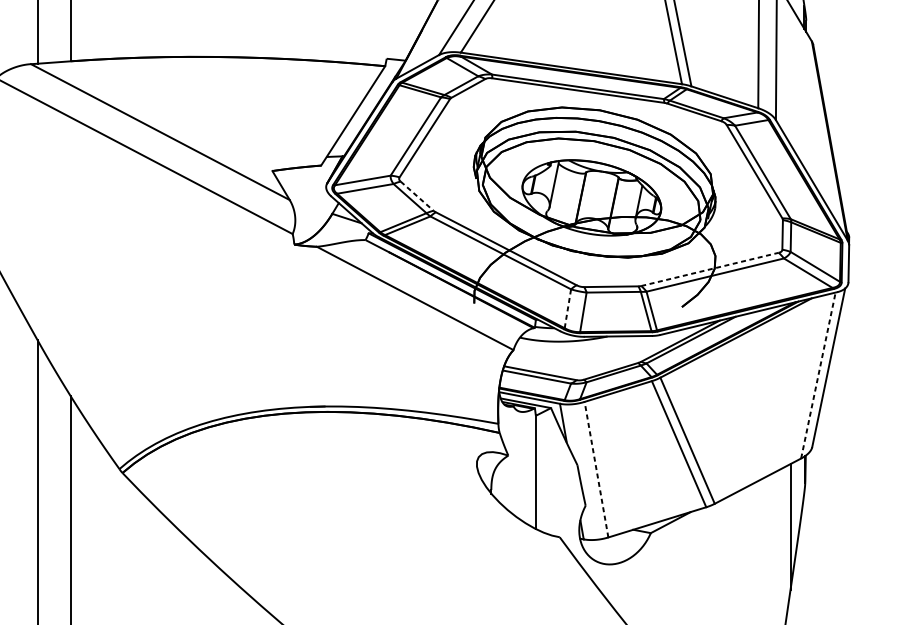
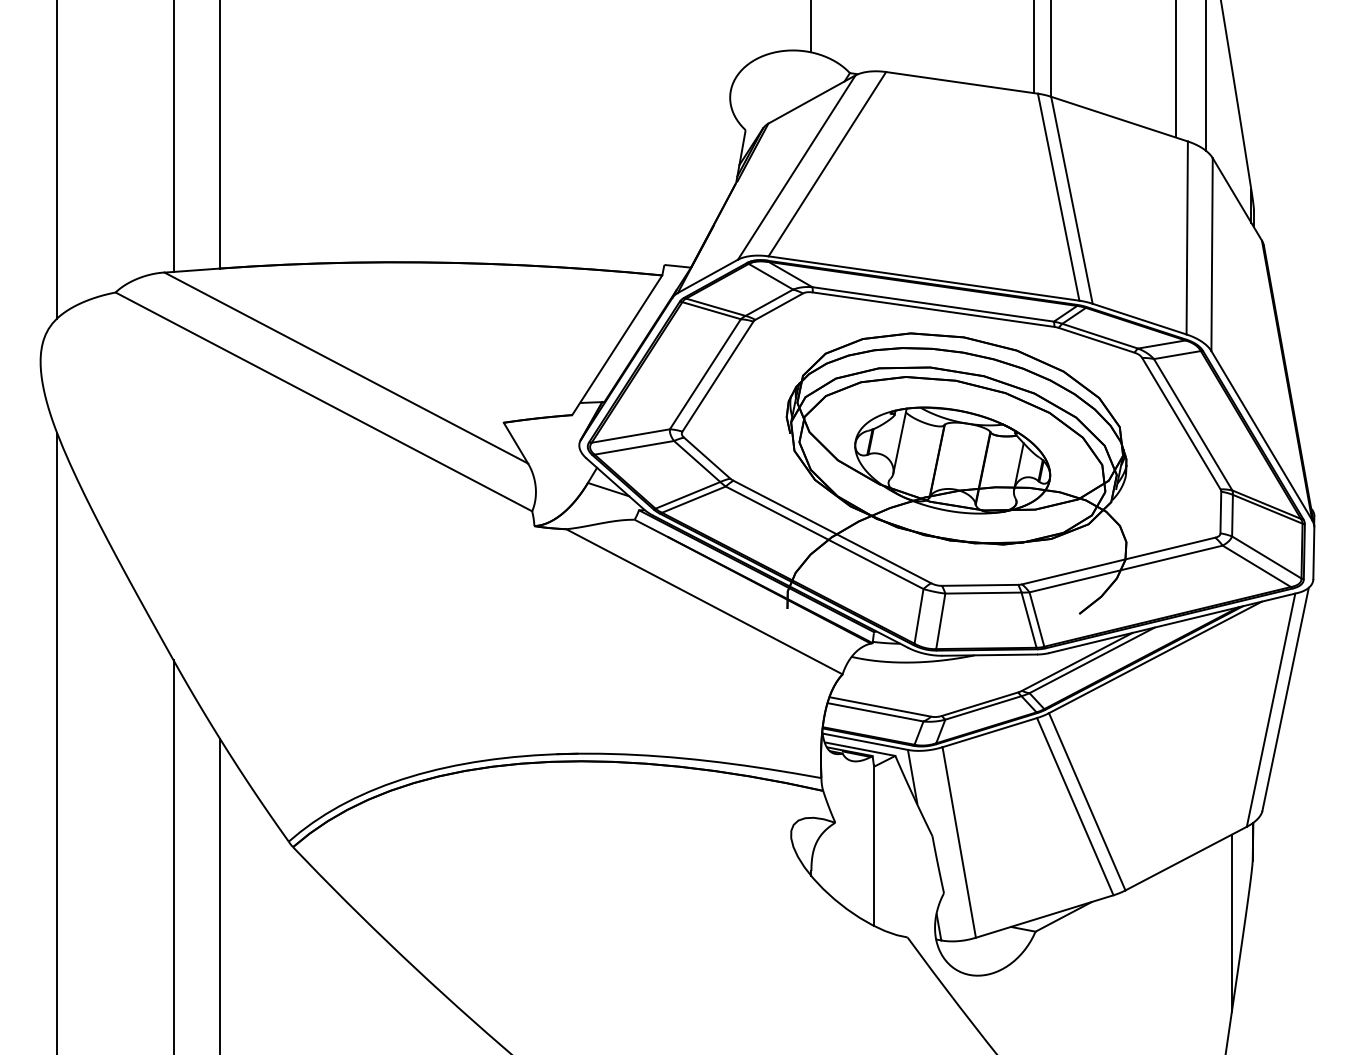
line: (417, 196) -> (707, 458), dashed -> solid
line: (710, 269) -> (1119, 560), dashed -> solid
line: (568, 308) -> (919, 616), dashed -> solid
line: (818, 375) -> (1271, 709), dashed -> solid
line: (596, 469) -> (959, 842), dashed -> solid

